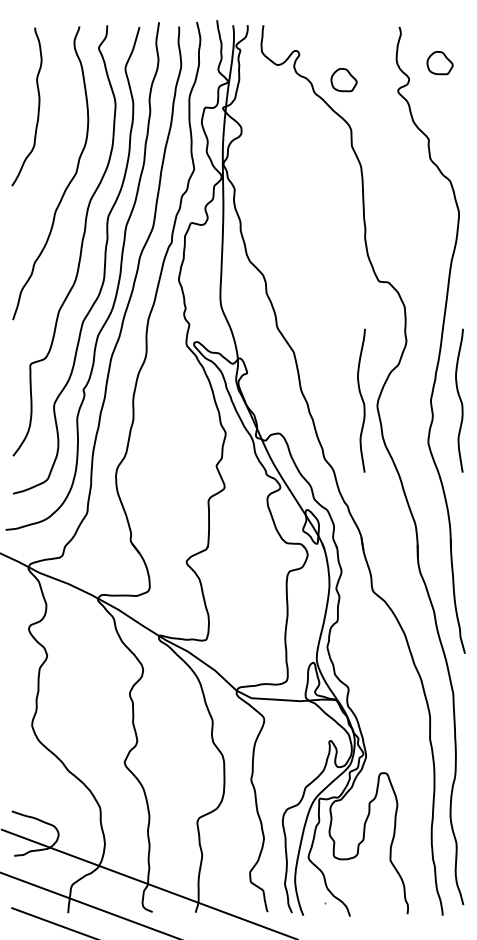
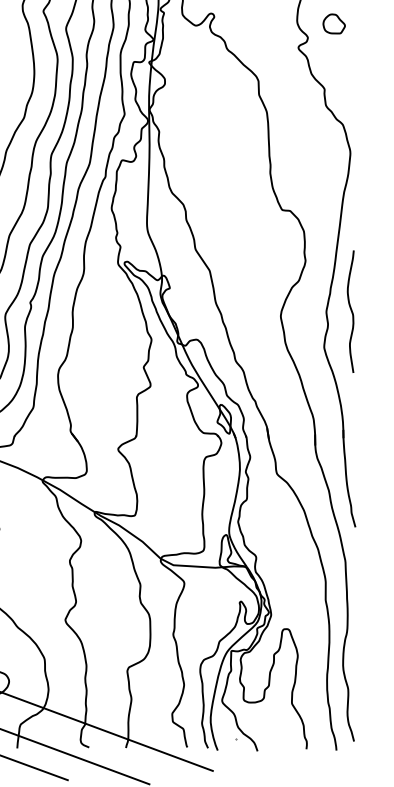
part: (343, 80) -> (251, 38), removed
curve: (361, 399) -> (267, 310), removed

